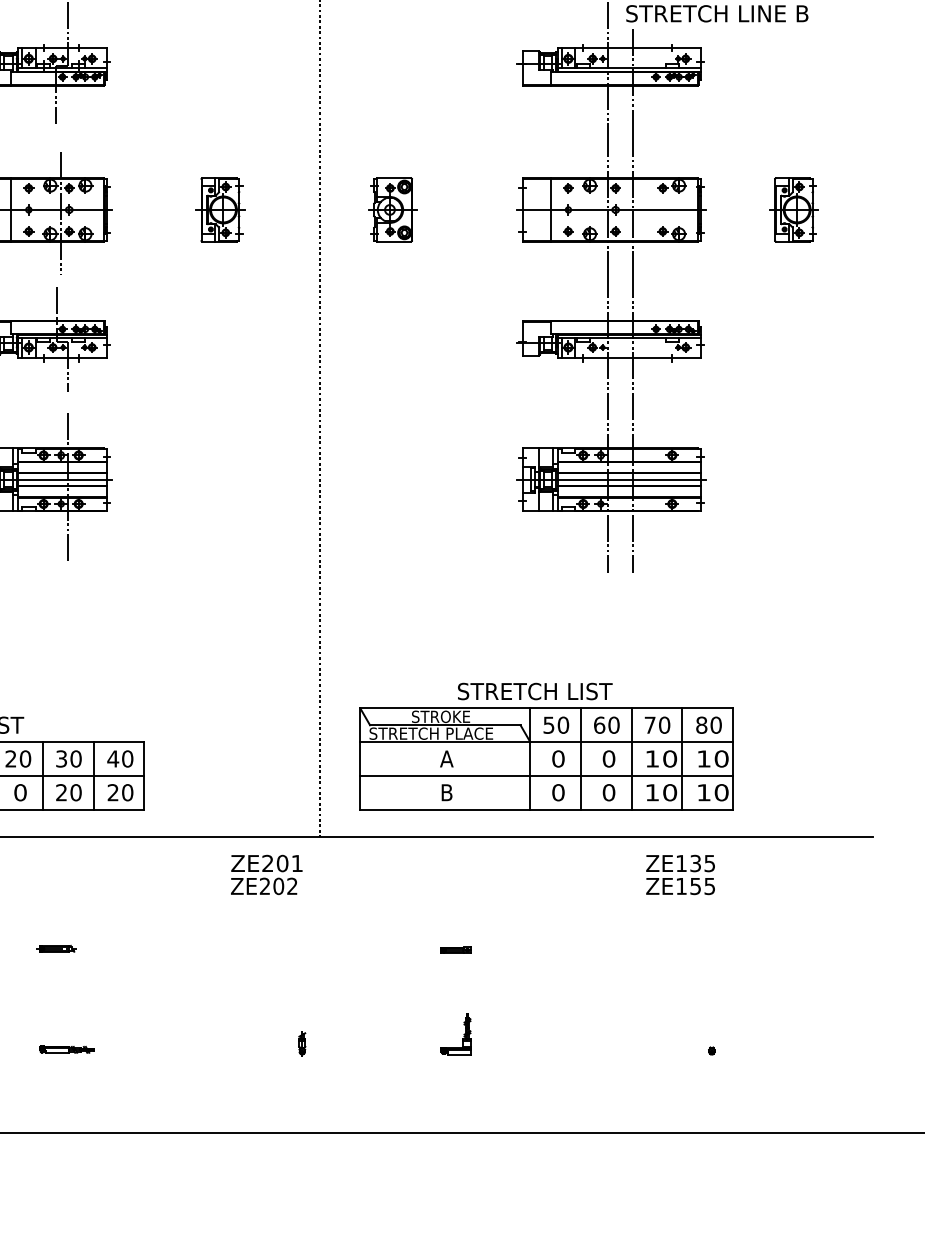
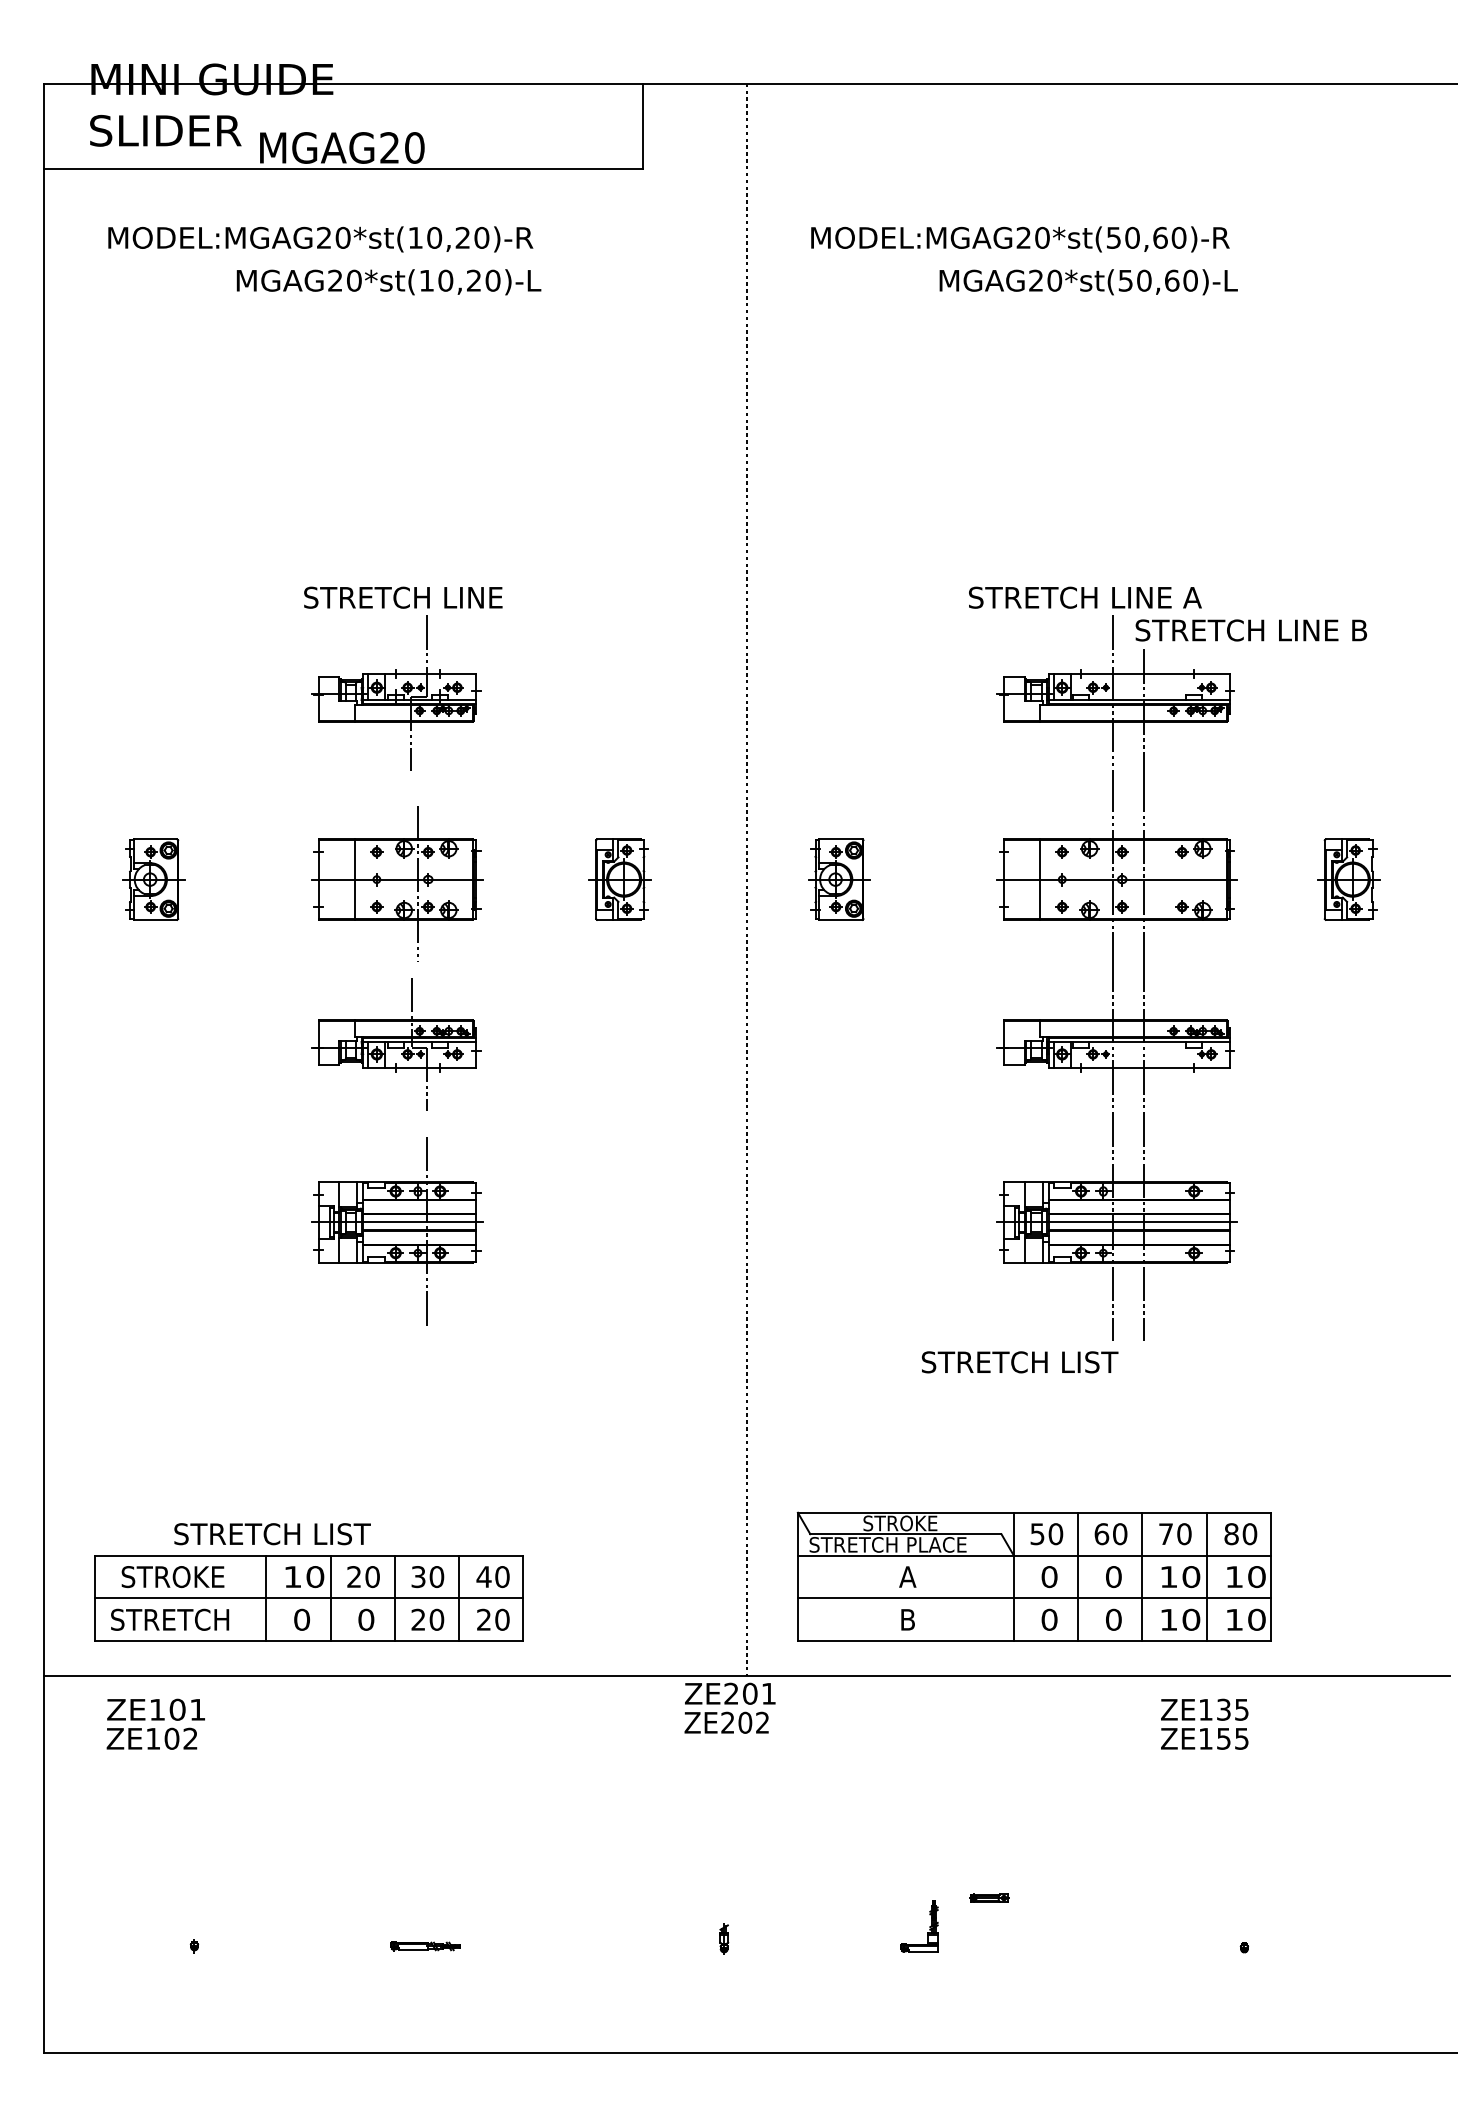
text: (534, 691) -> (1019, 1362), moved
text: (266, 874) -> (729, 1707), moved
part: (56, 948) -> (411, 1817), removed
part: (456, 949) -> (989, 1897), moved

